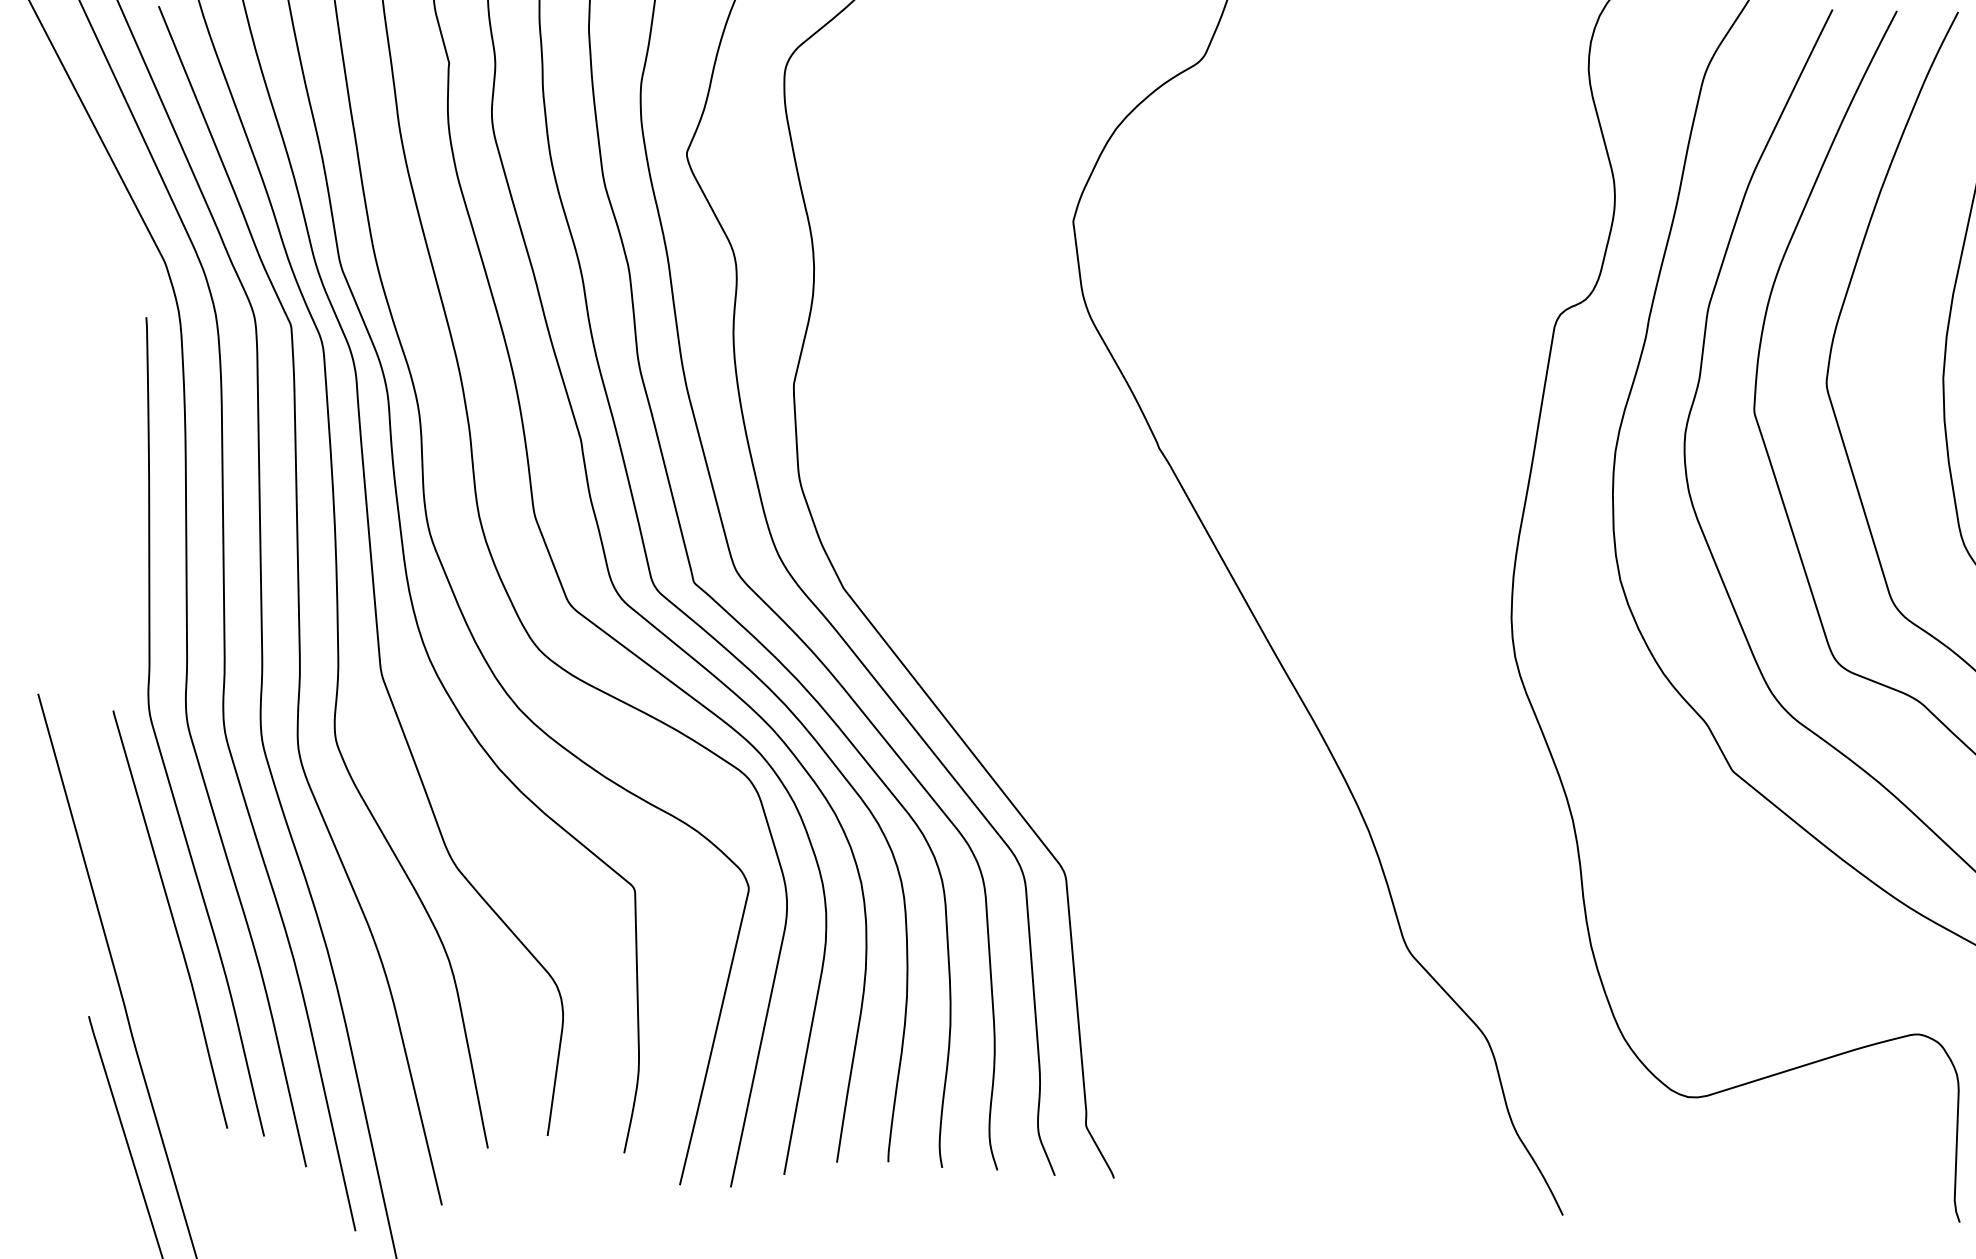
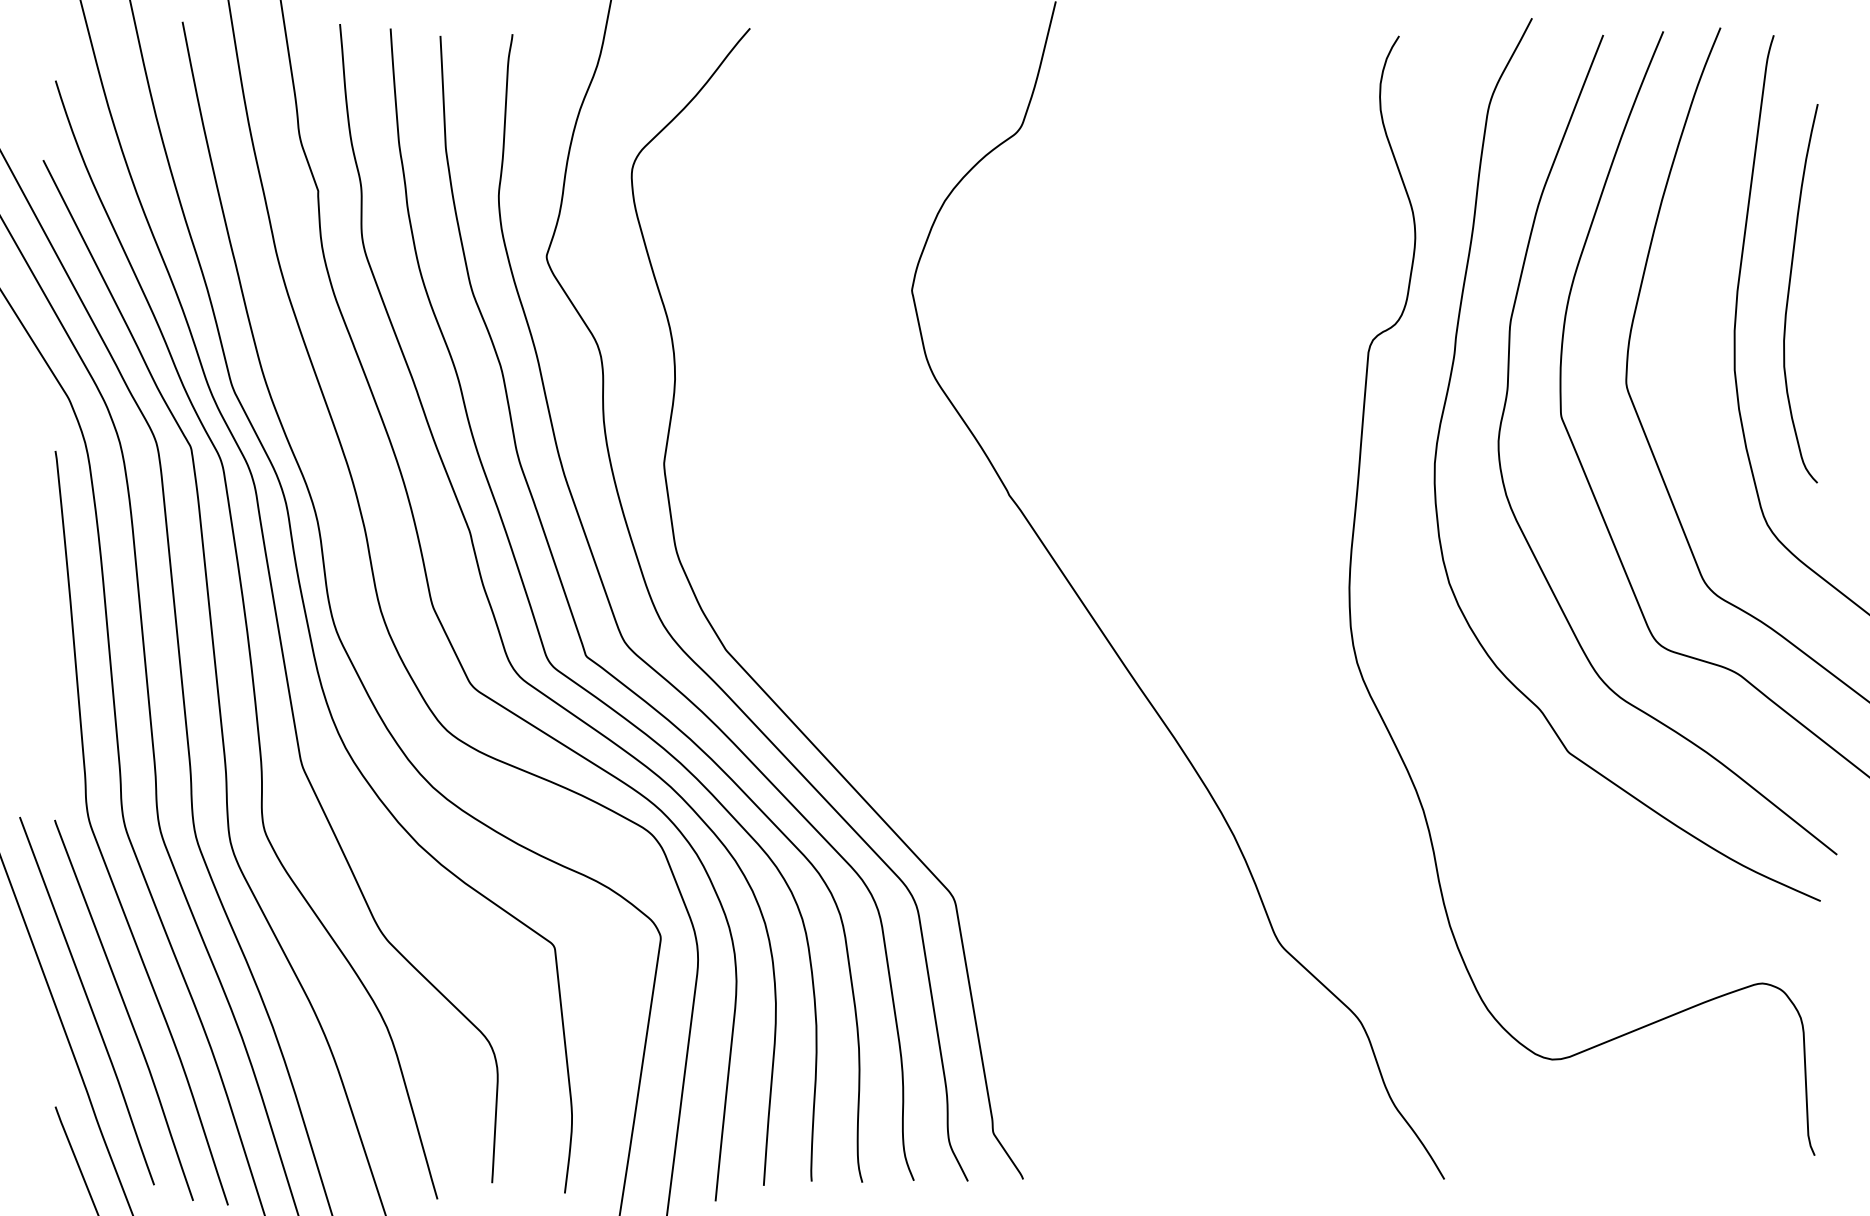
curve: (132, 905) -> (87, 1000), added

